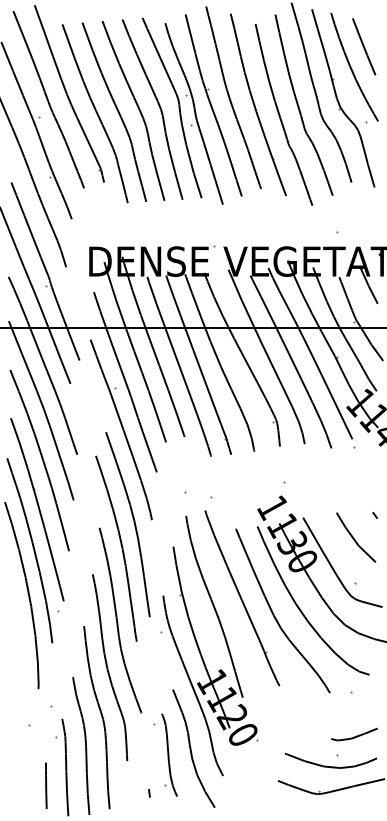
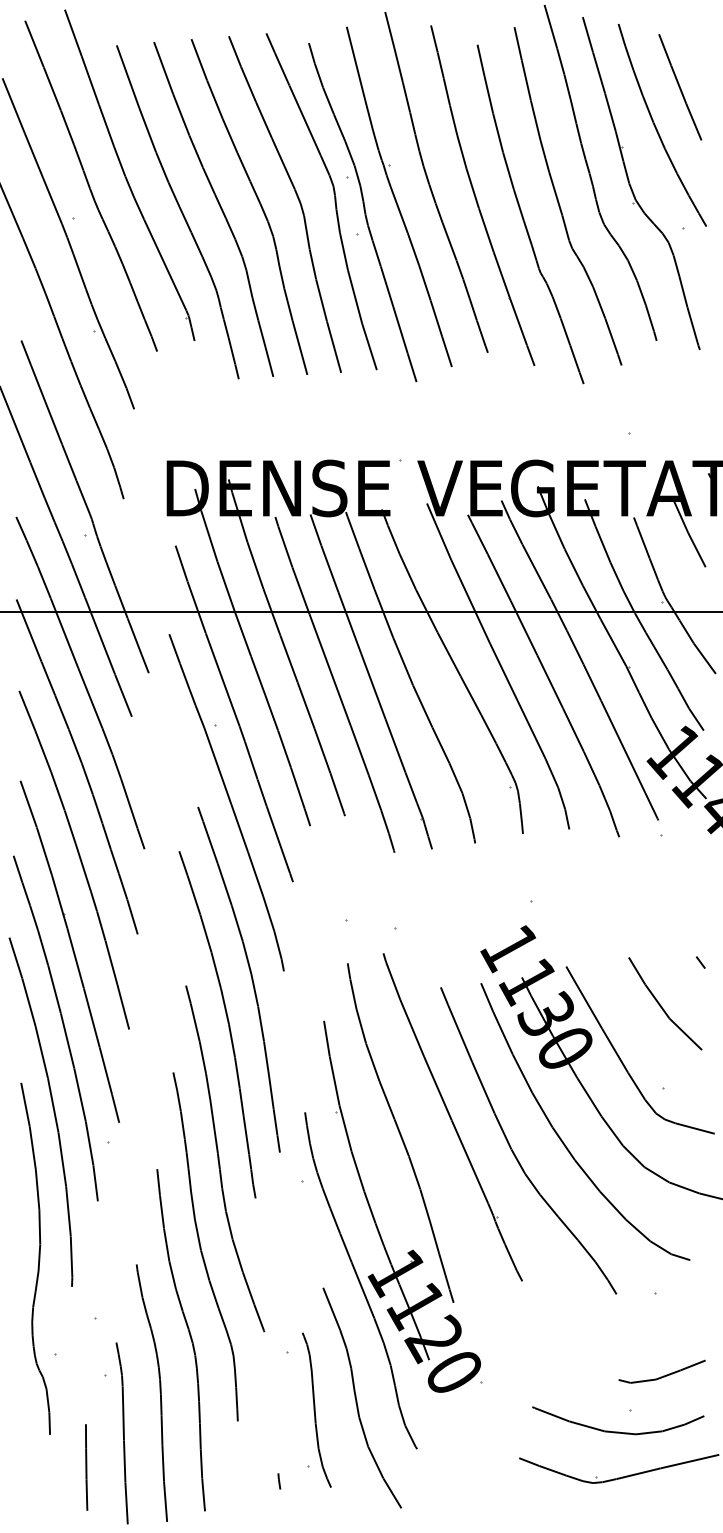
curve: (20, 673) -> (38, 1257), added

